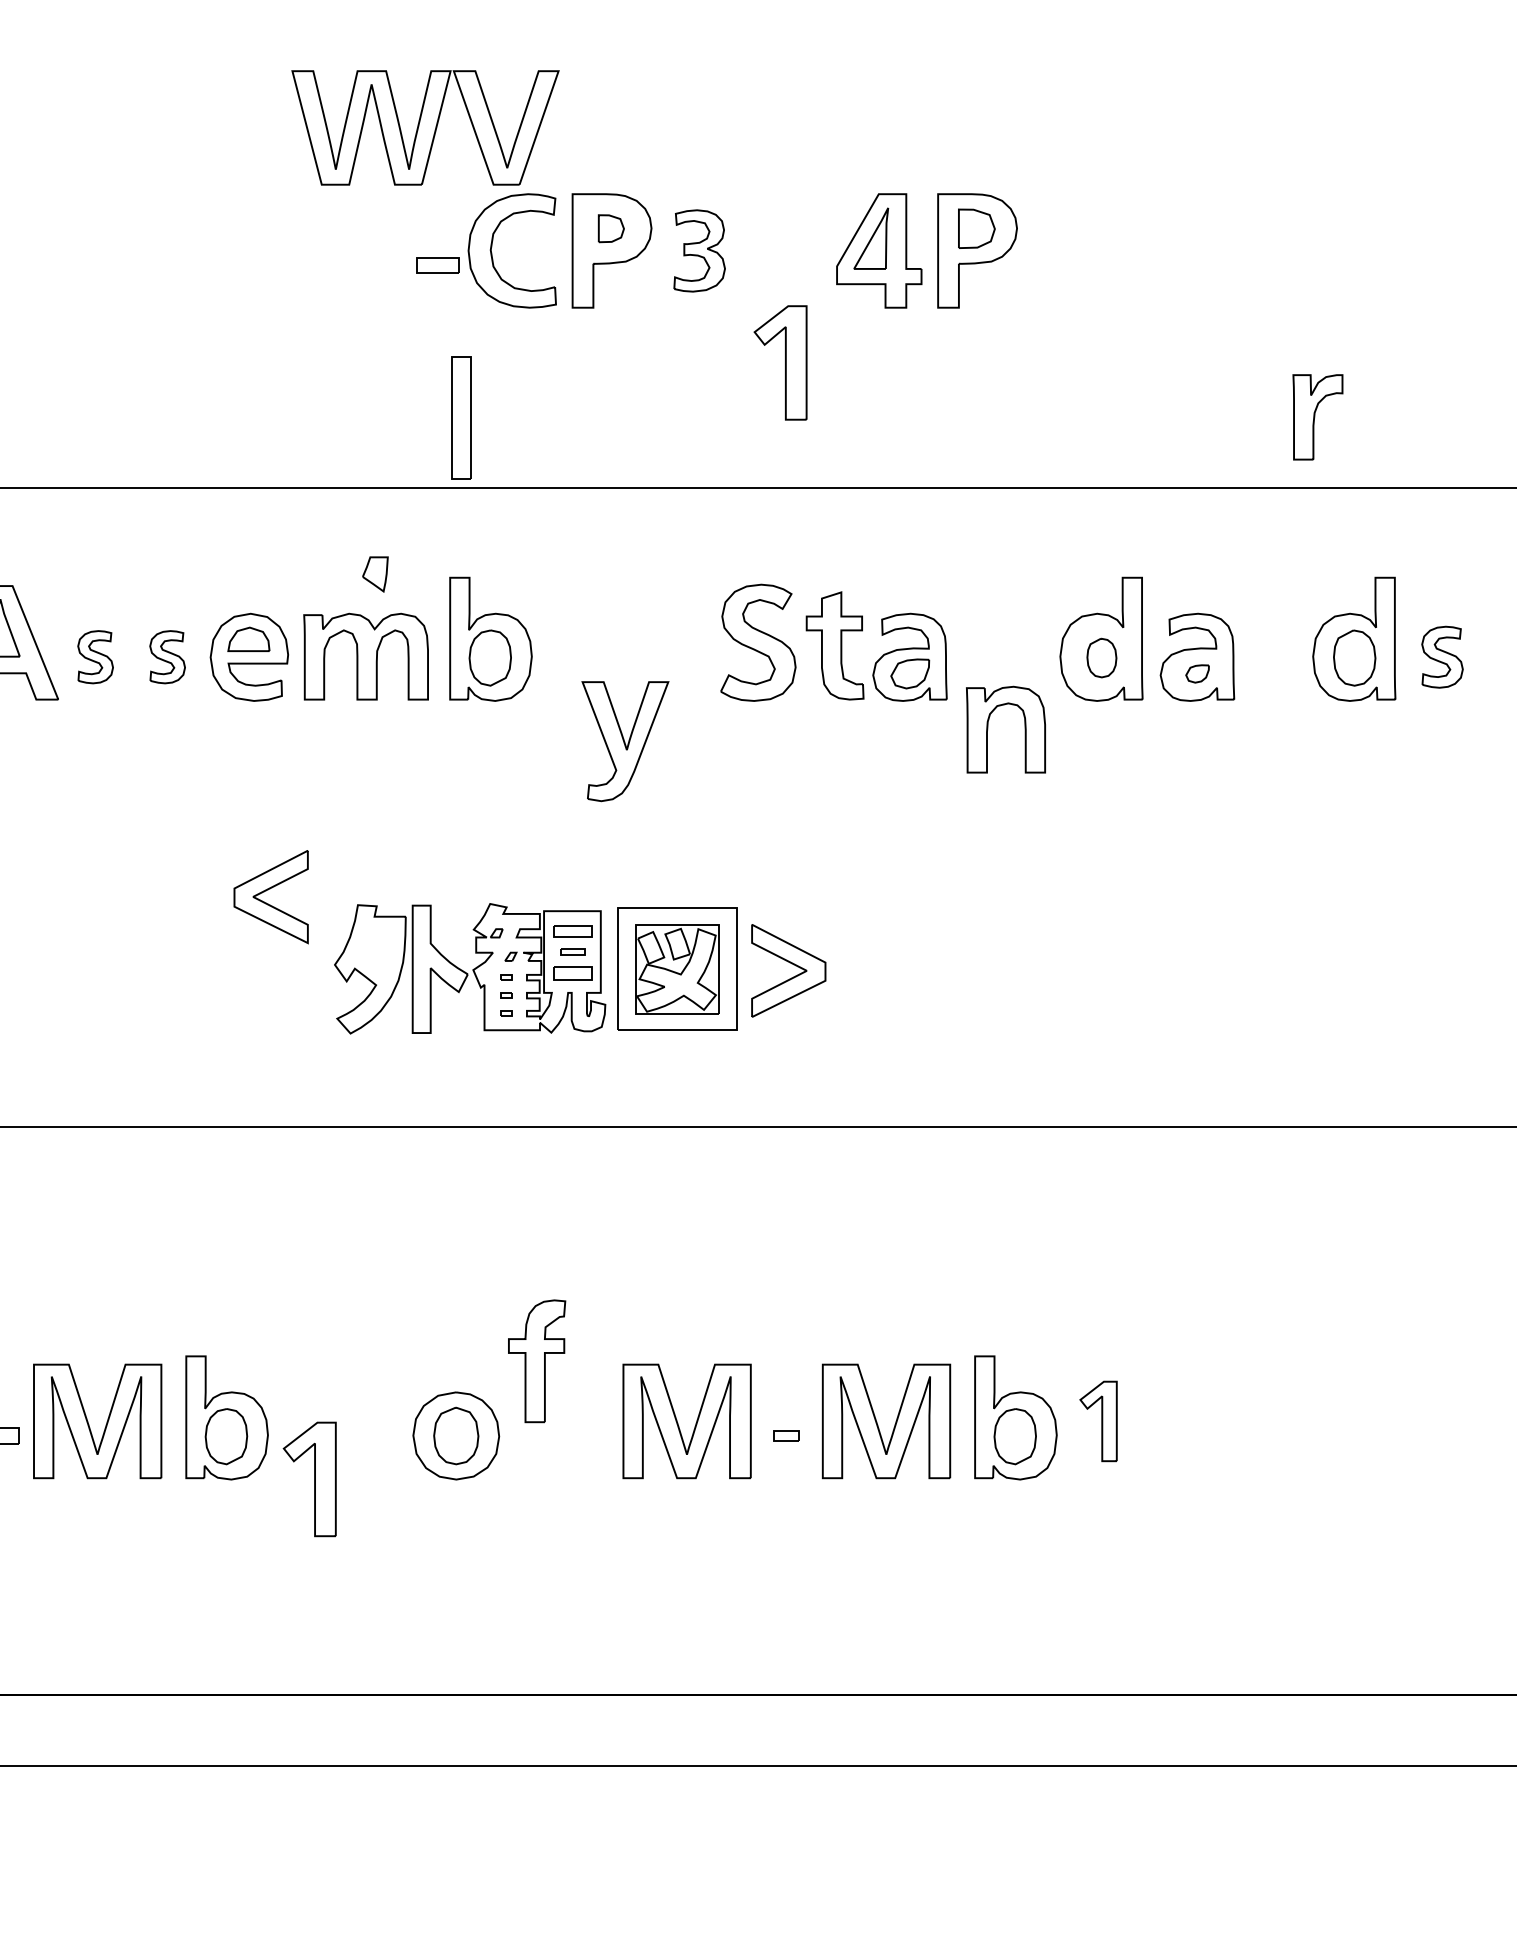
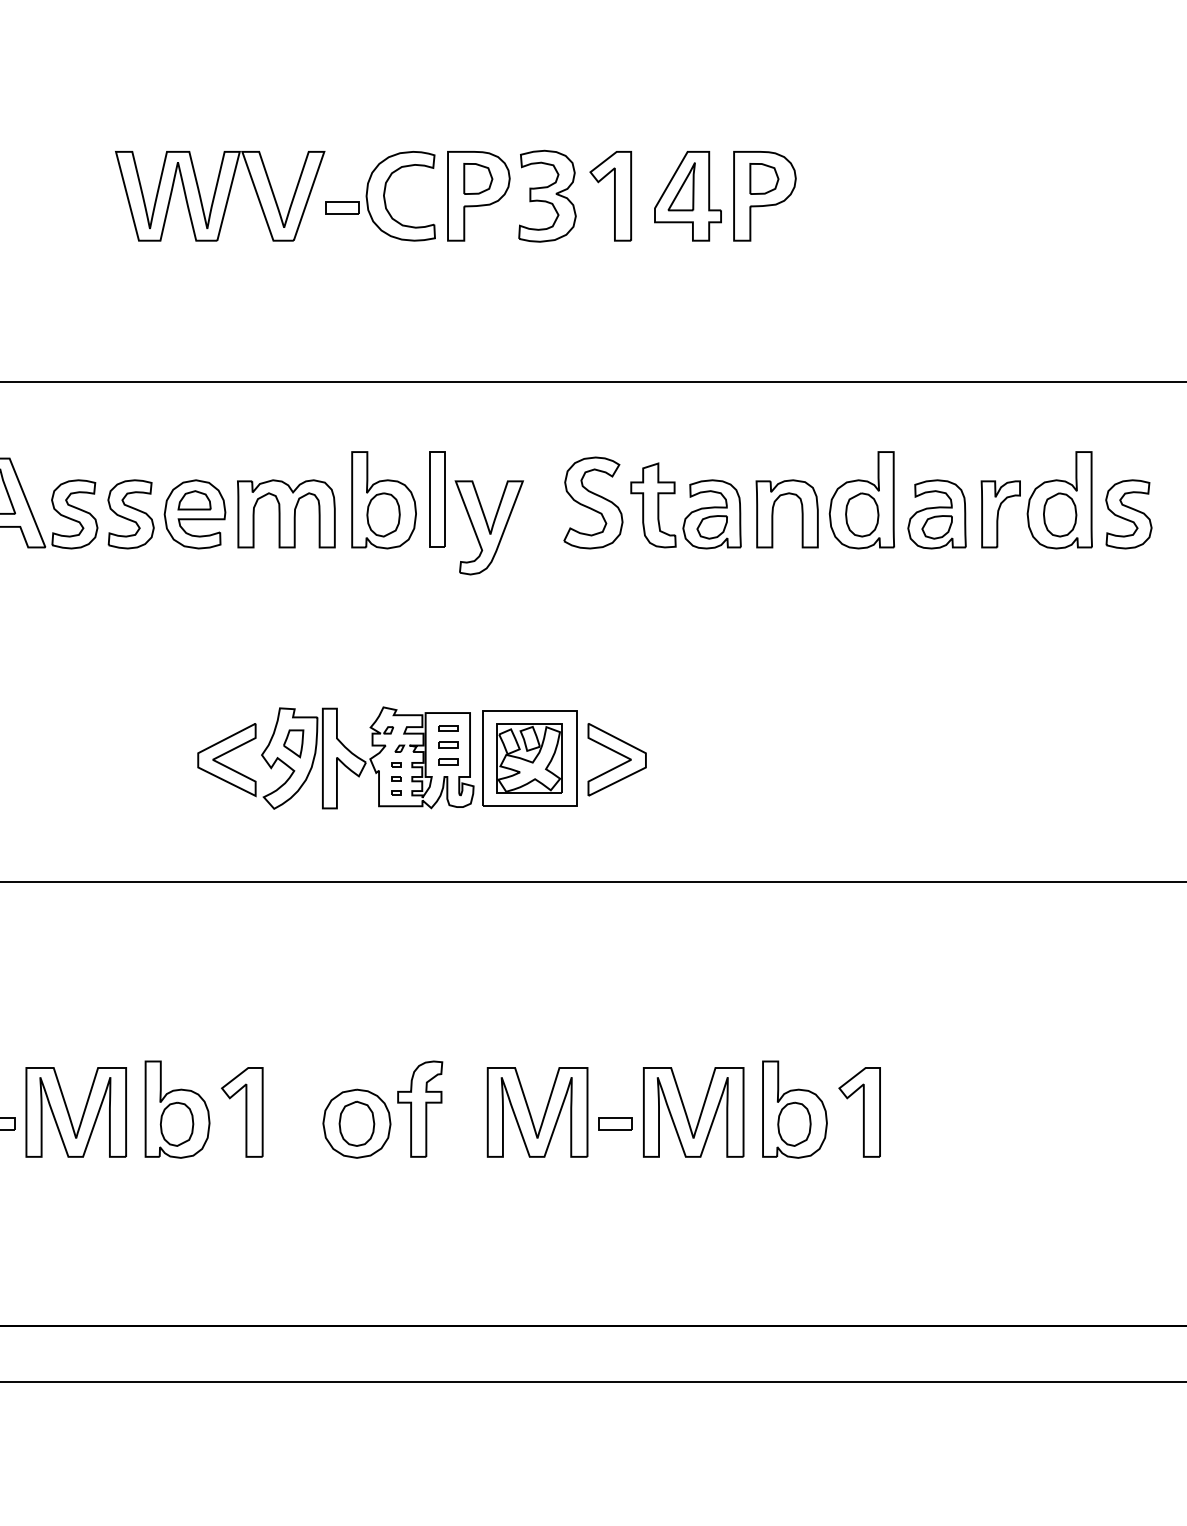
part: (425, 127) -> (220, 195), moved
part: (611, 228) -> (478, 178), size x1.43
part: (699, 250) -> (547, 195), size x1.43
part: (780, 362) -> (610, 195), moved
part: (461, 417) -> (437, 499), moved
part: (1317, 417) -> (1000, 514), moved
part: (375, 574) -> (293, 743), moved
part: (95, 656) -> (74, 513), size x1.67
part: (167, 656) -> (130, 513), size x1.67
part: (1442, 656) -> (1128, 513), size x1.43
part: (1101, 657) -> (861, 514), size x1.43
part: (1197, 673) -> (937, 527), size x1.67
part: (988, 729) -> (773, 513), moved
part: (625, 741) -> (489, 527), moved
part: (268, 903) -> (224, 764), moved
part: (572, 931) -> (447, 728), size x0.62
part: (572, 973) -> (447, 761), size x0.62
part: (537, 1361) -> (420, 1109), moved
part: (1098, 1421) -> (859, 1112), size x1.43
part: (786, 1435) -> (615, 1123), size x1.67
part: (309, 1479) -> (242, 1112), moved

